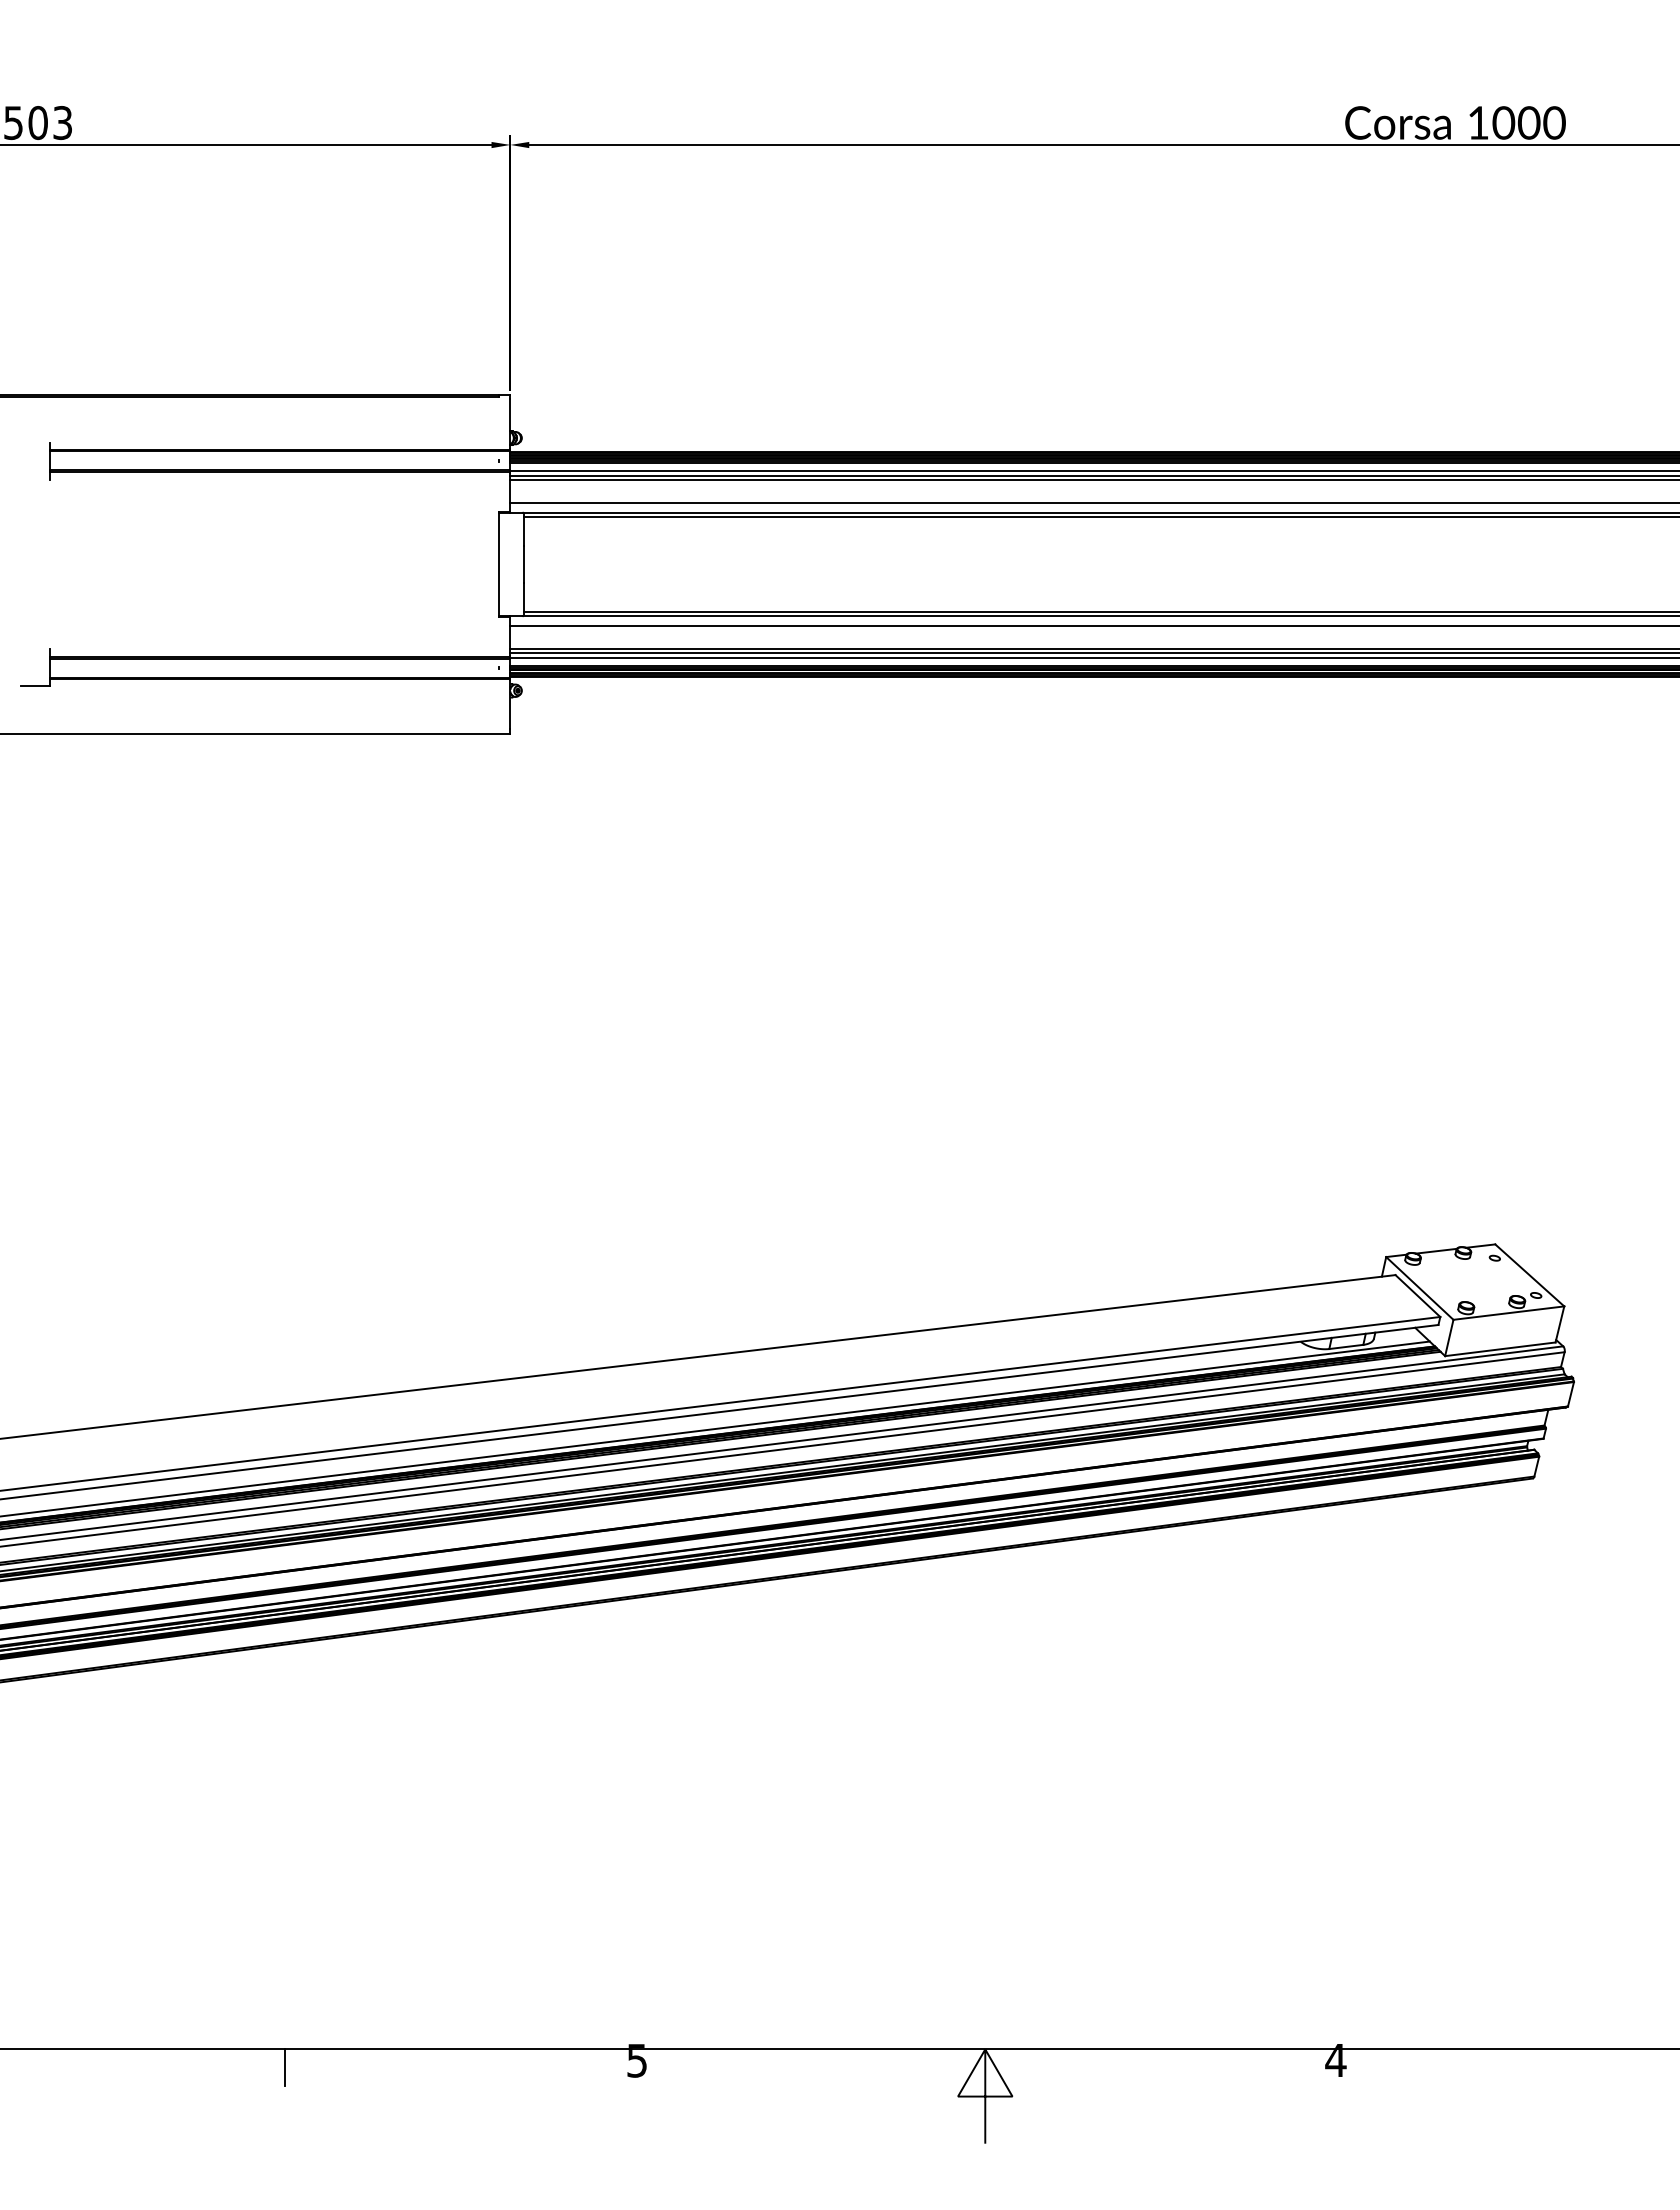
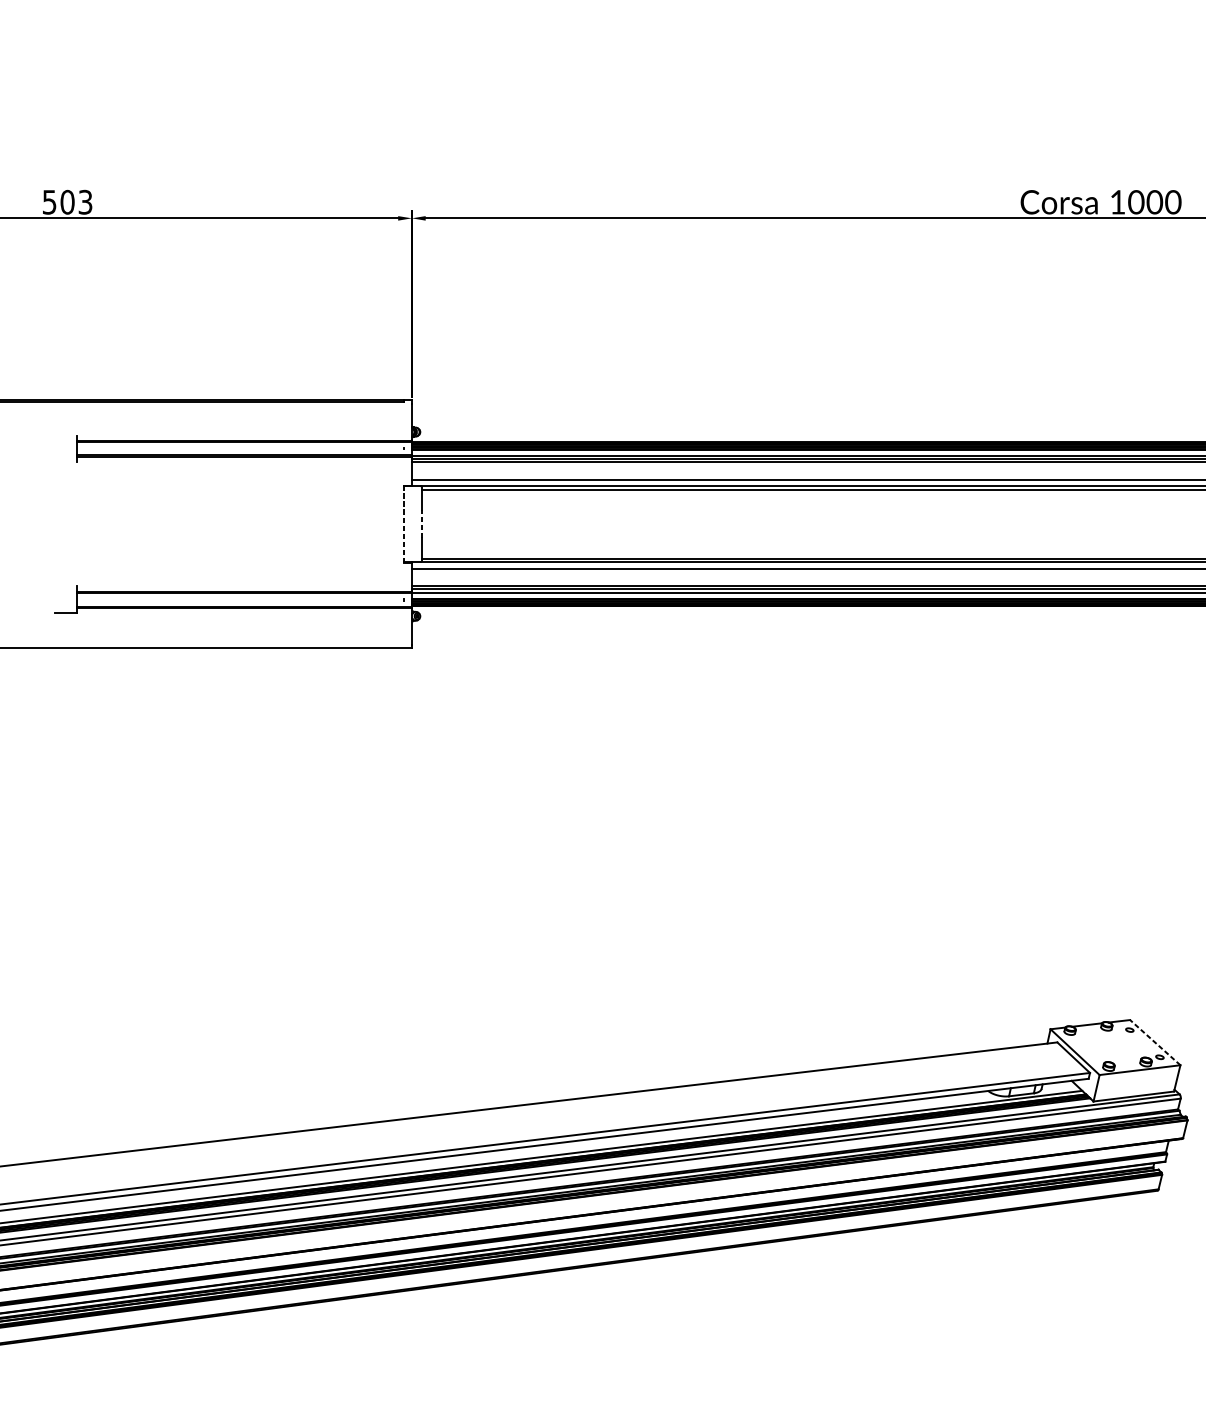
line: (499, 564) -> (403, 524), solid -> dashed
line: (523, 564) -> (421, 524), solid -> dashed
line: (1529, 1275) -> (1155, 1042), solid -> dashed

